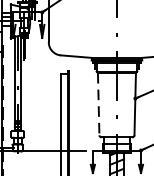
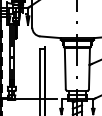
line: (98, 103) -> (65, 68), dashed -> solid

